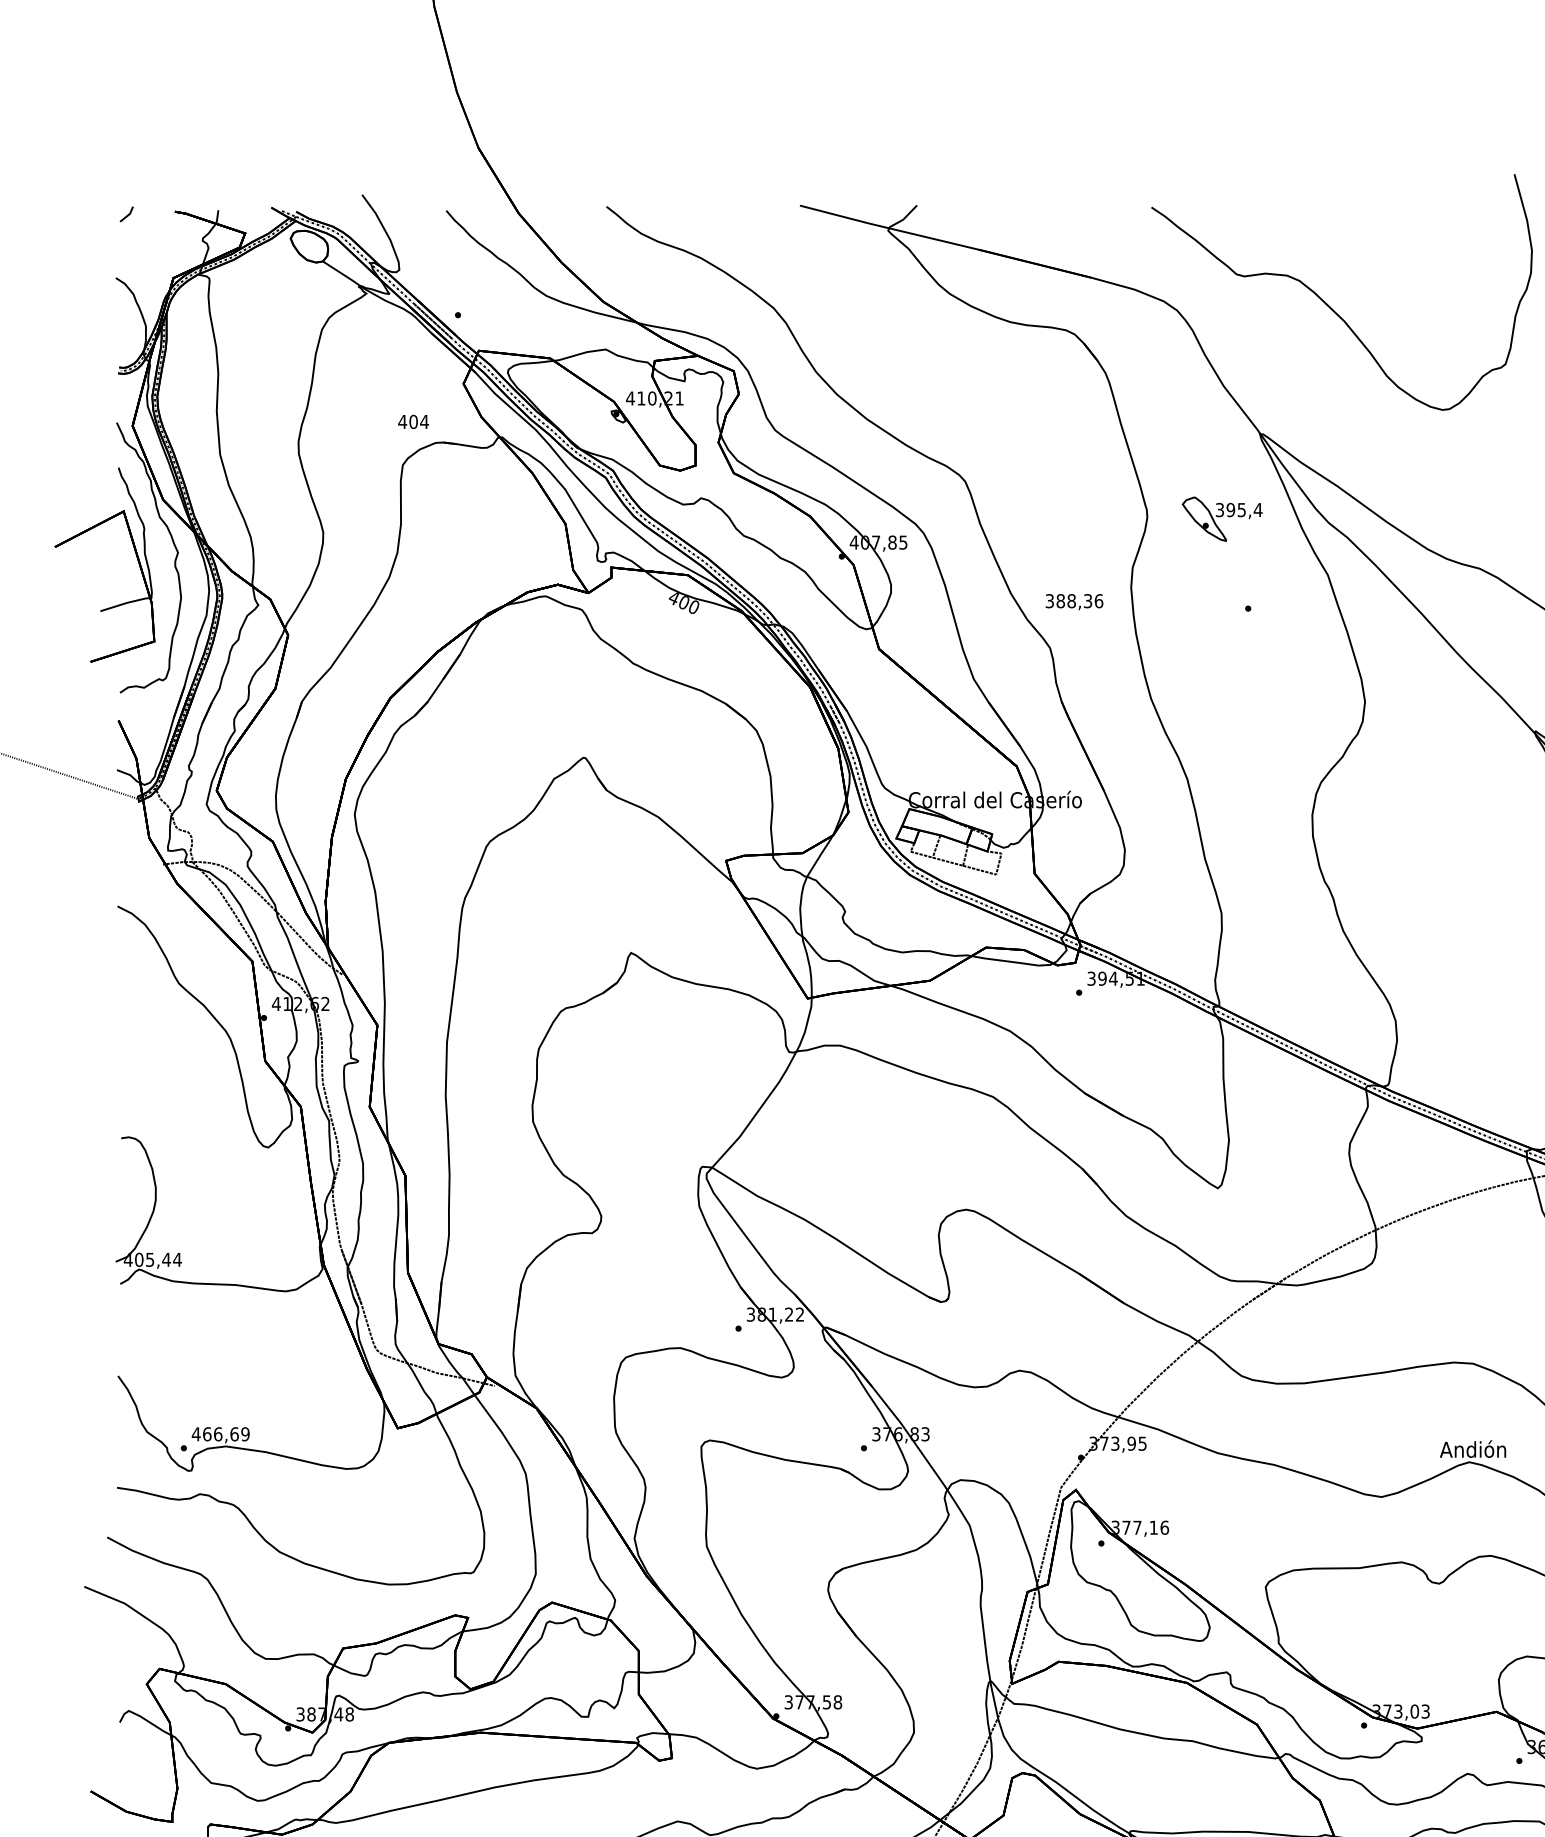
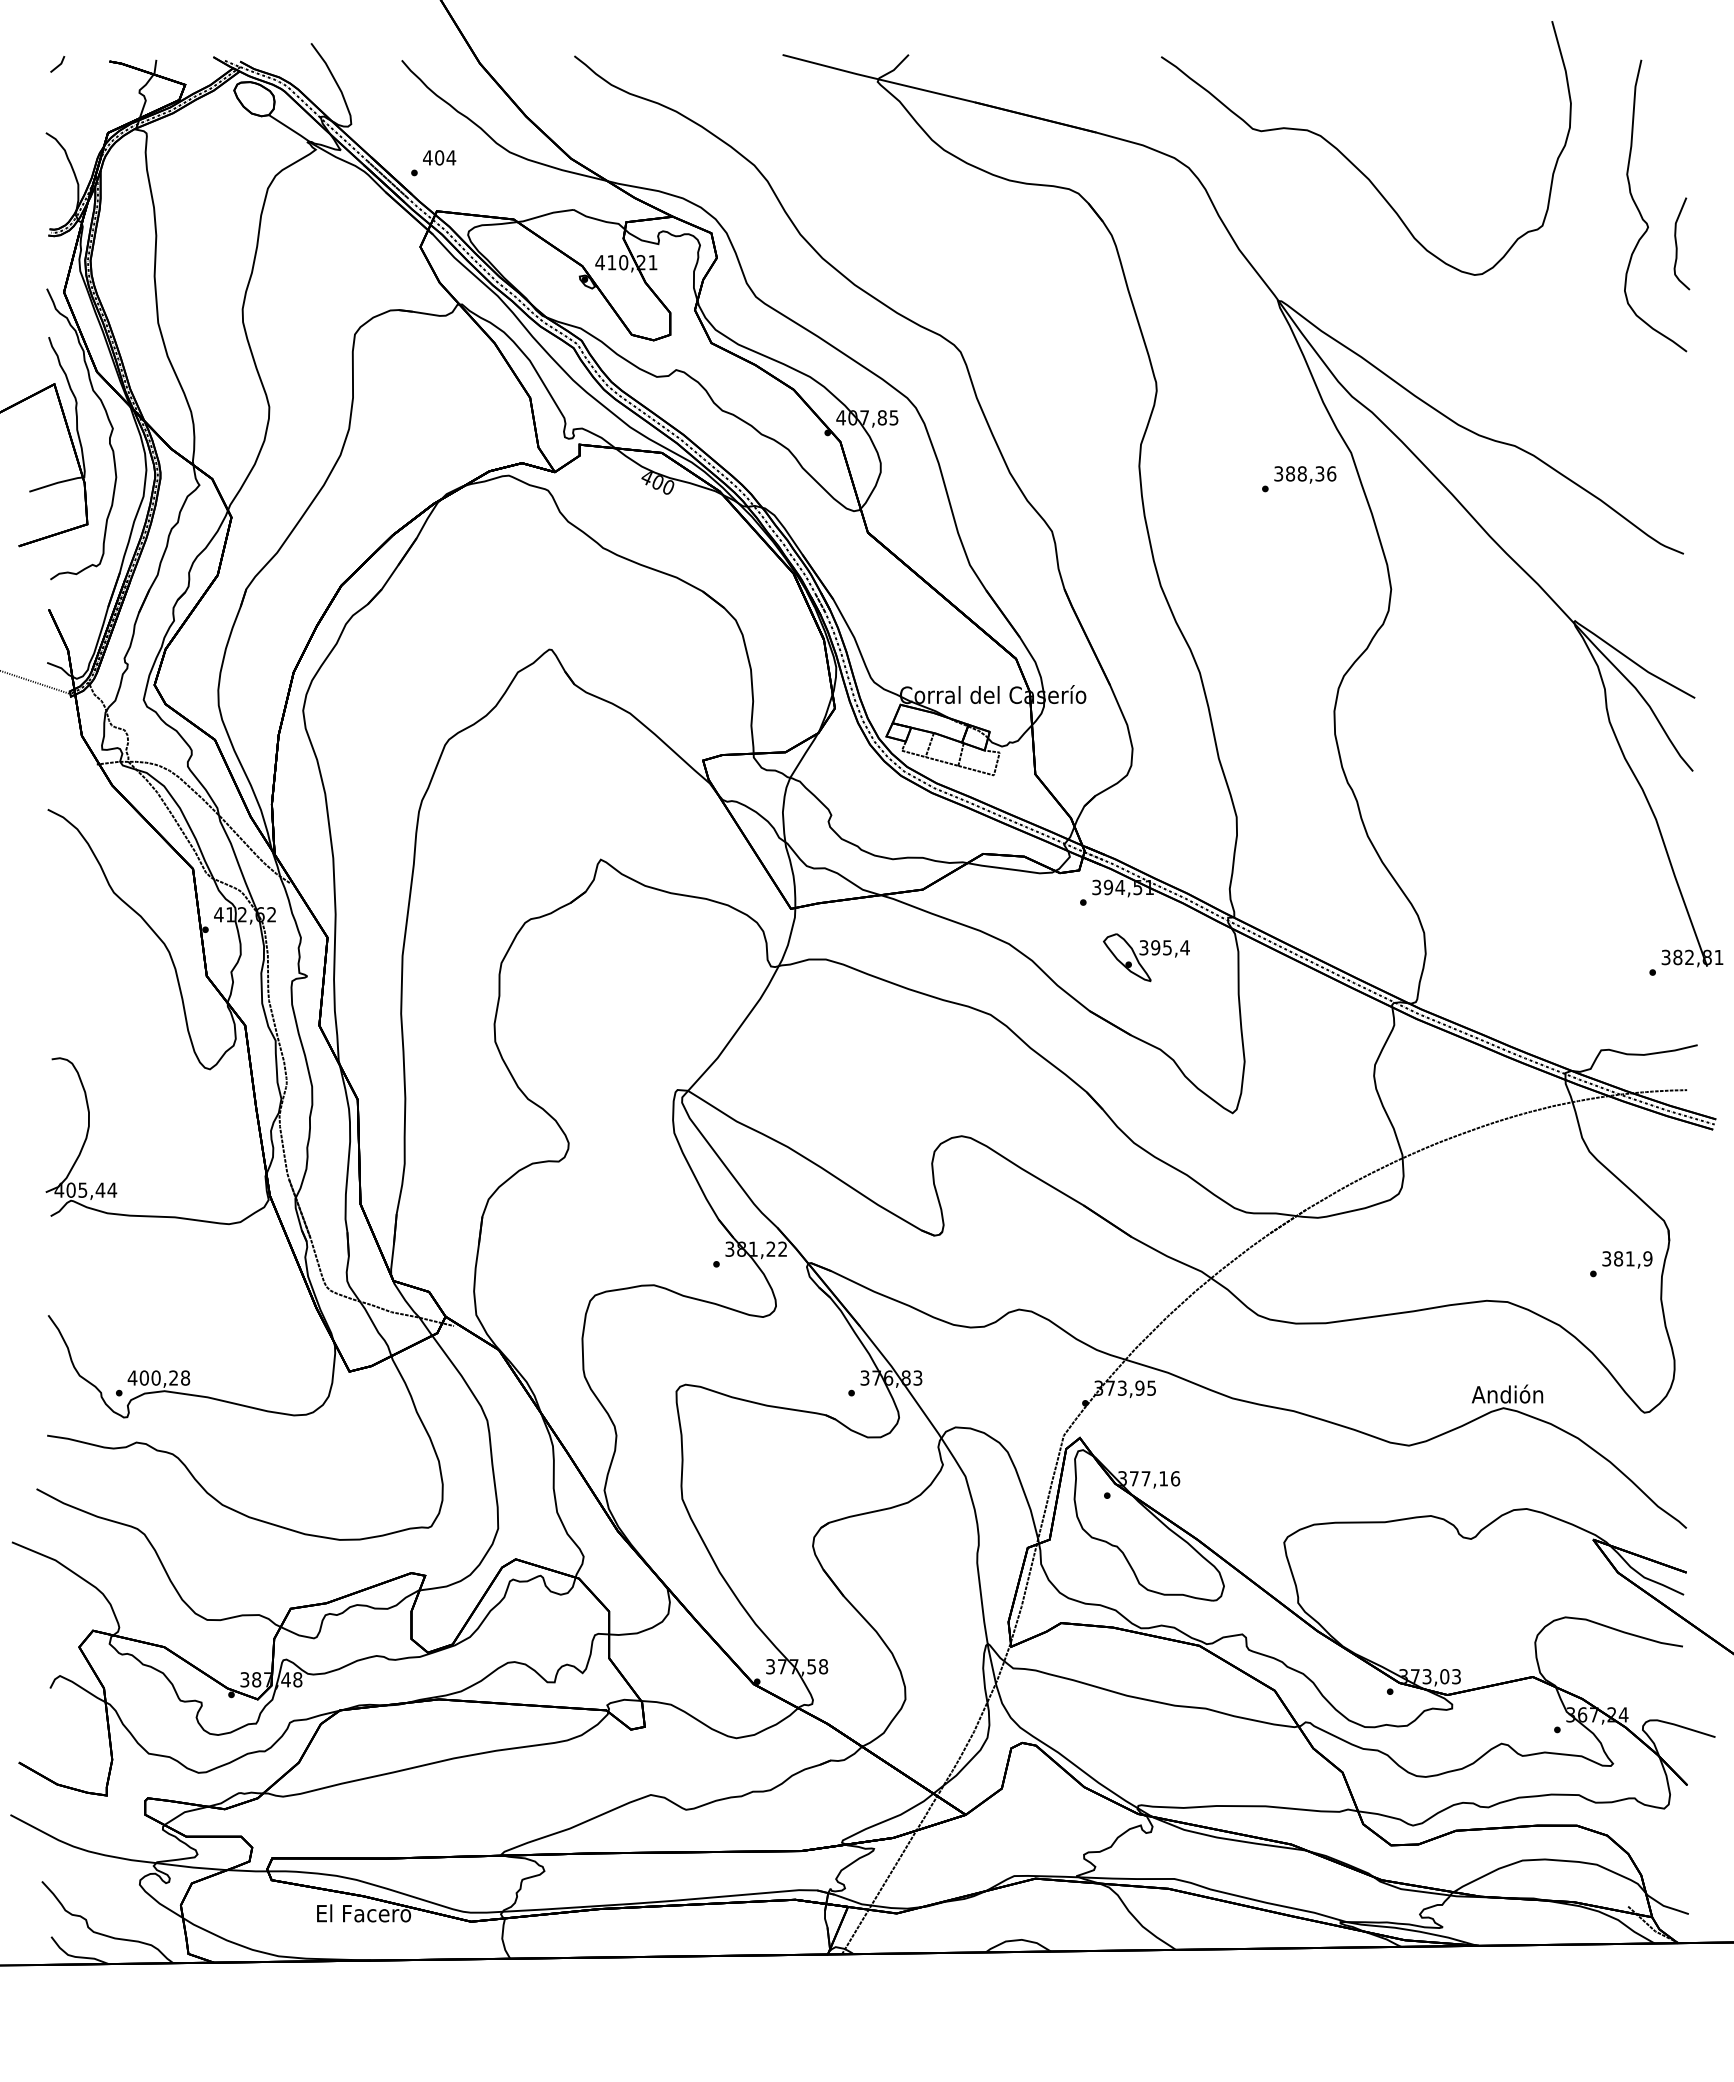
text: (413, 421) -> (439, 157), moved
part: (1222, 519) -> (1146, 957), moved
text: (1074, 601) -> (1305, 474), moved
text: (225, 1433) -> (164, 1377), 466,69 -> 400,28

